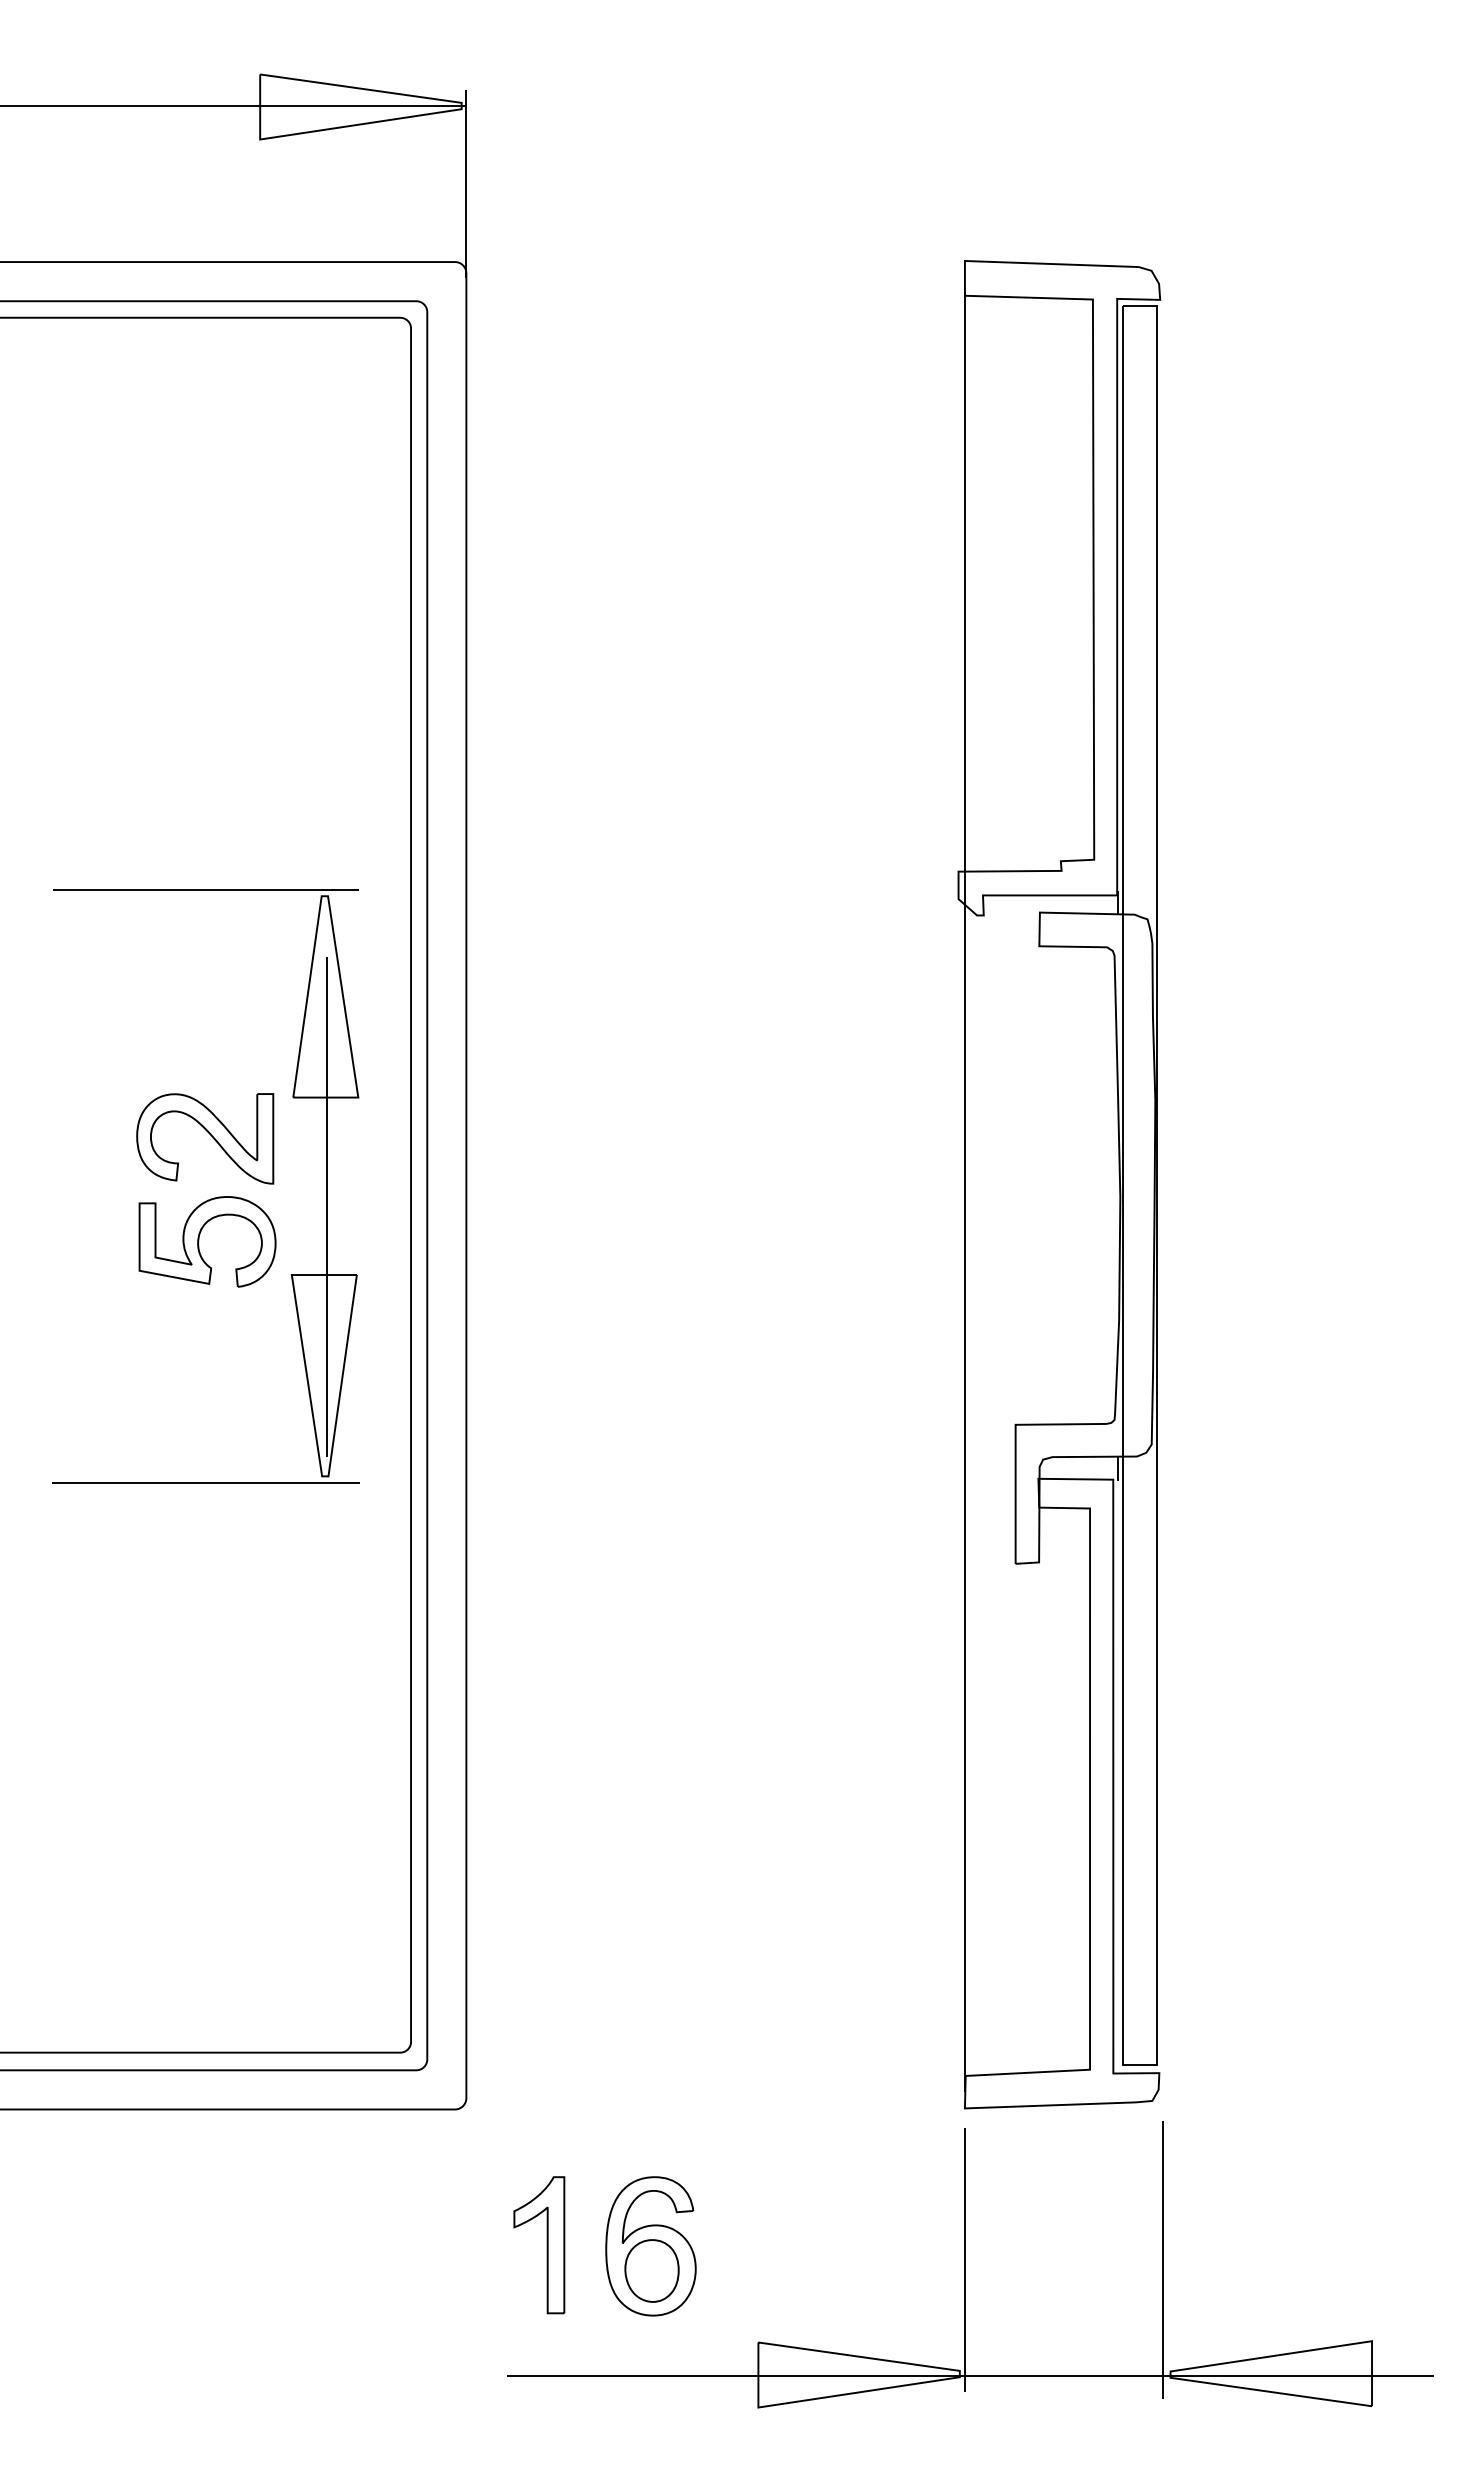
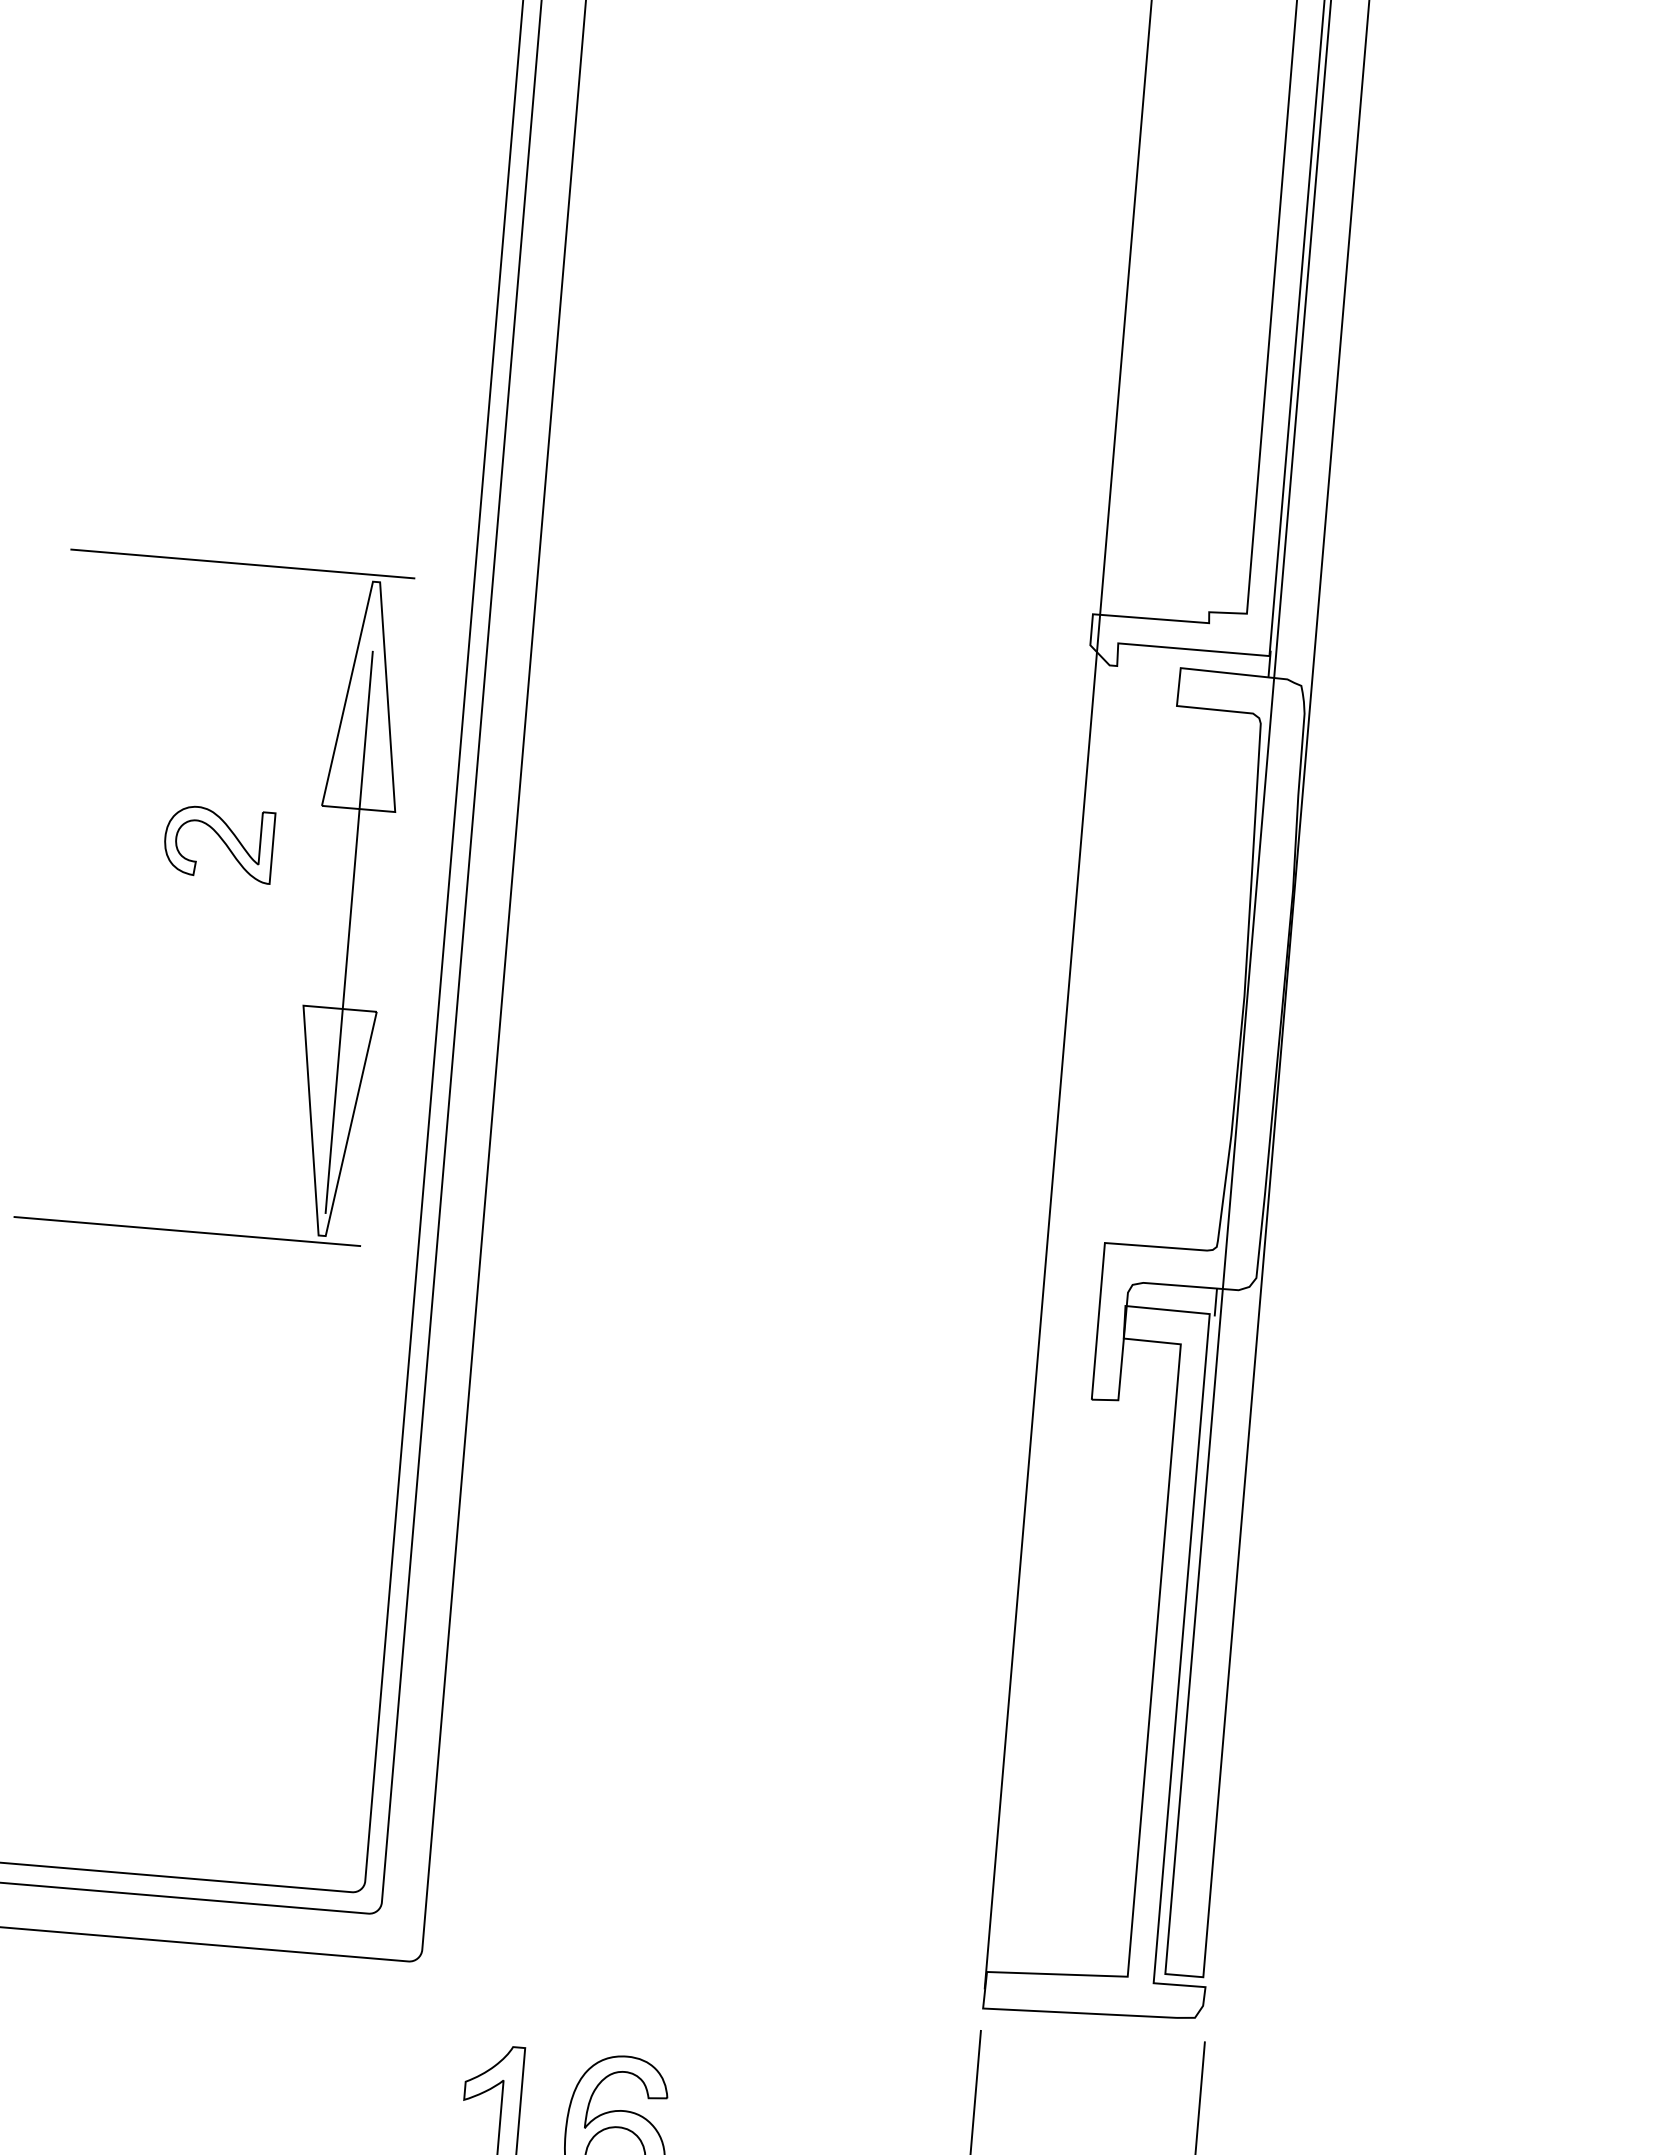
part: (205, 1138) -> (219, 843), size x0.7
part: (199, 1241) -> (202, 959), removed

